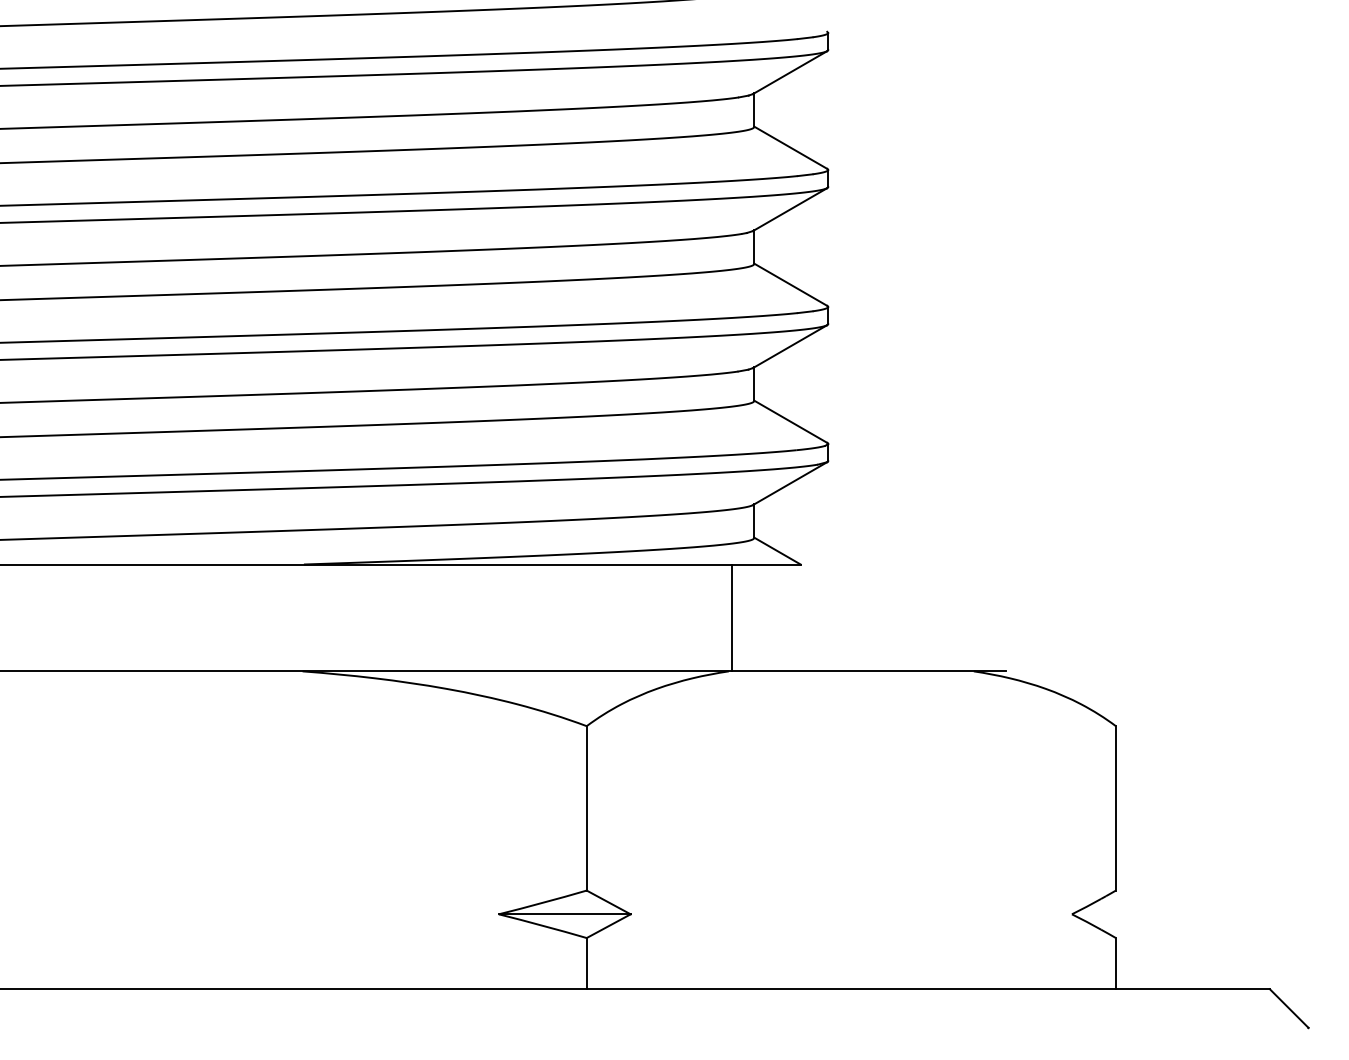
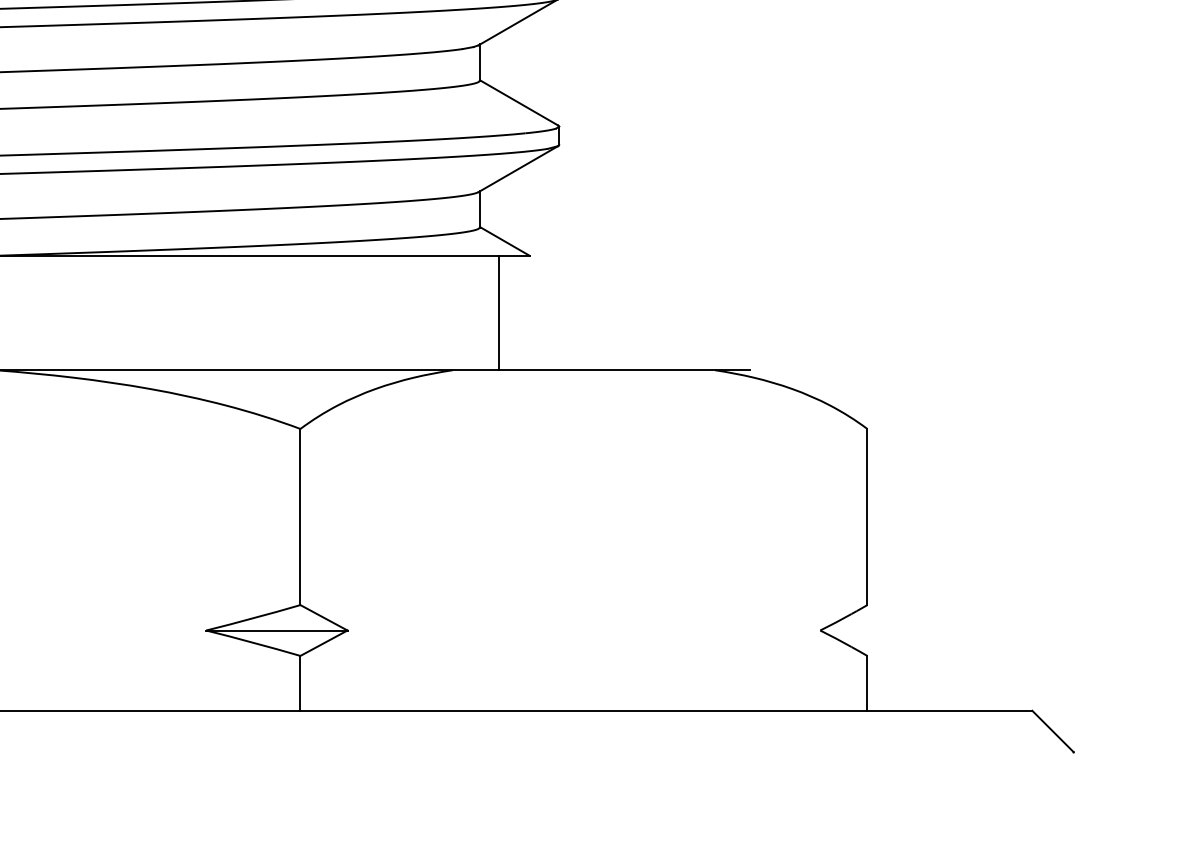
line: (731, 617) -> (498, 312), moved

